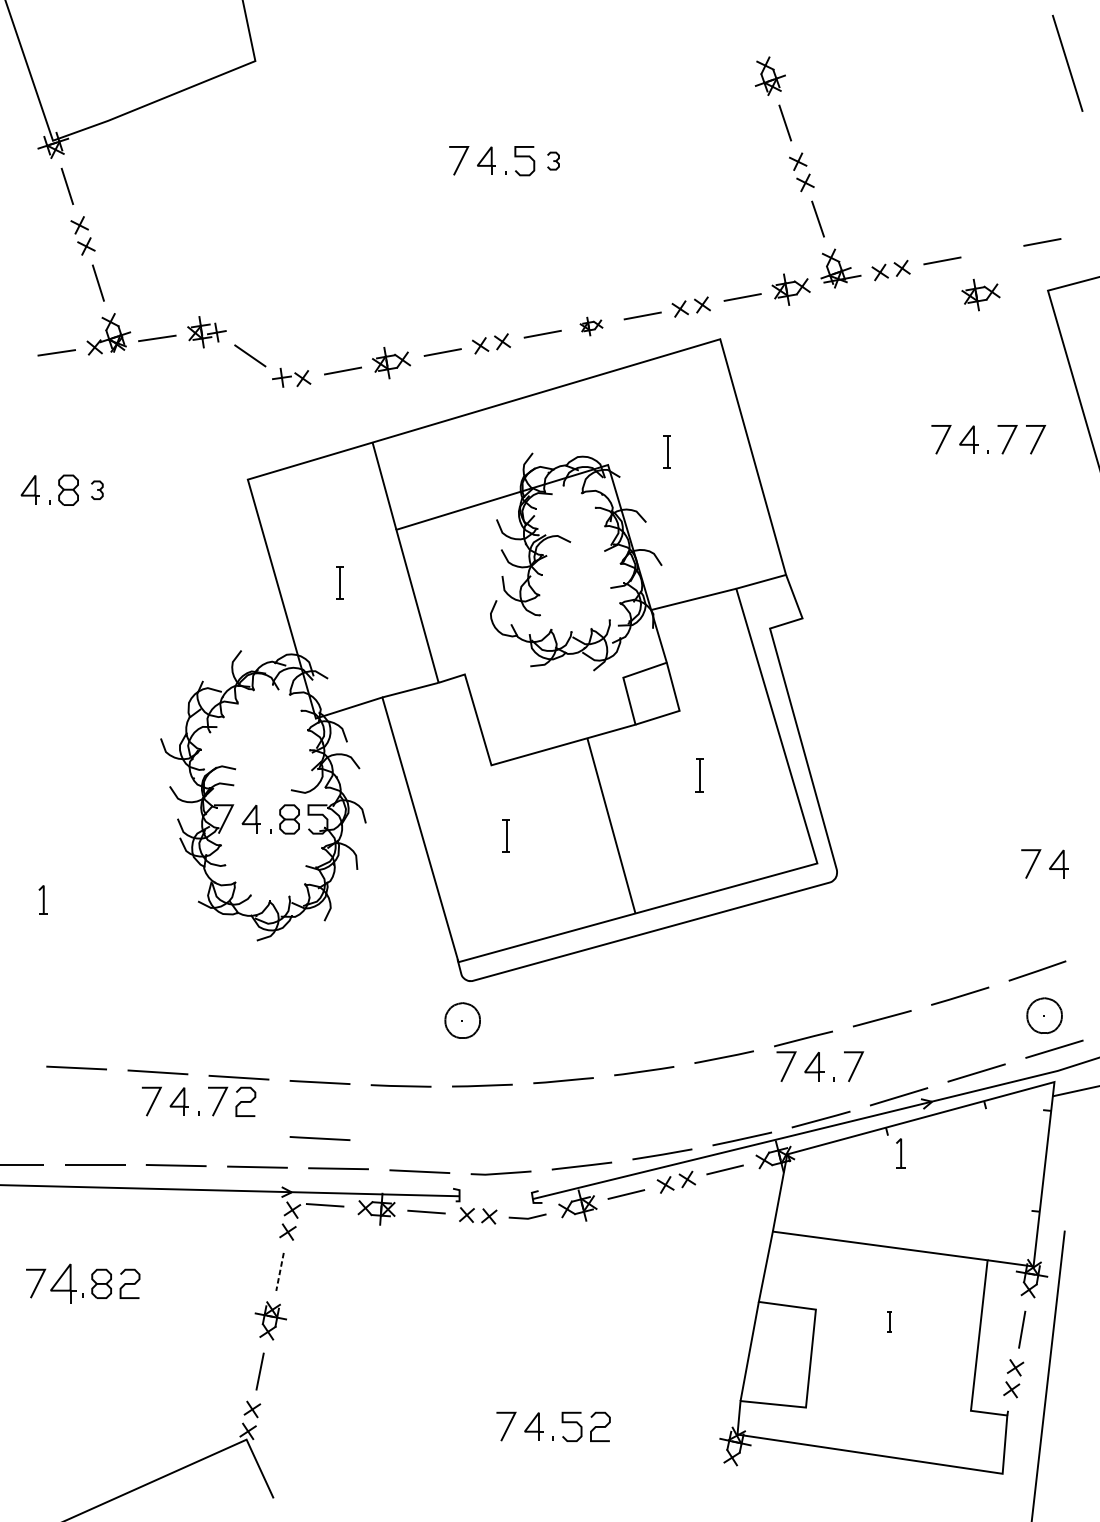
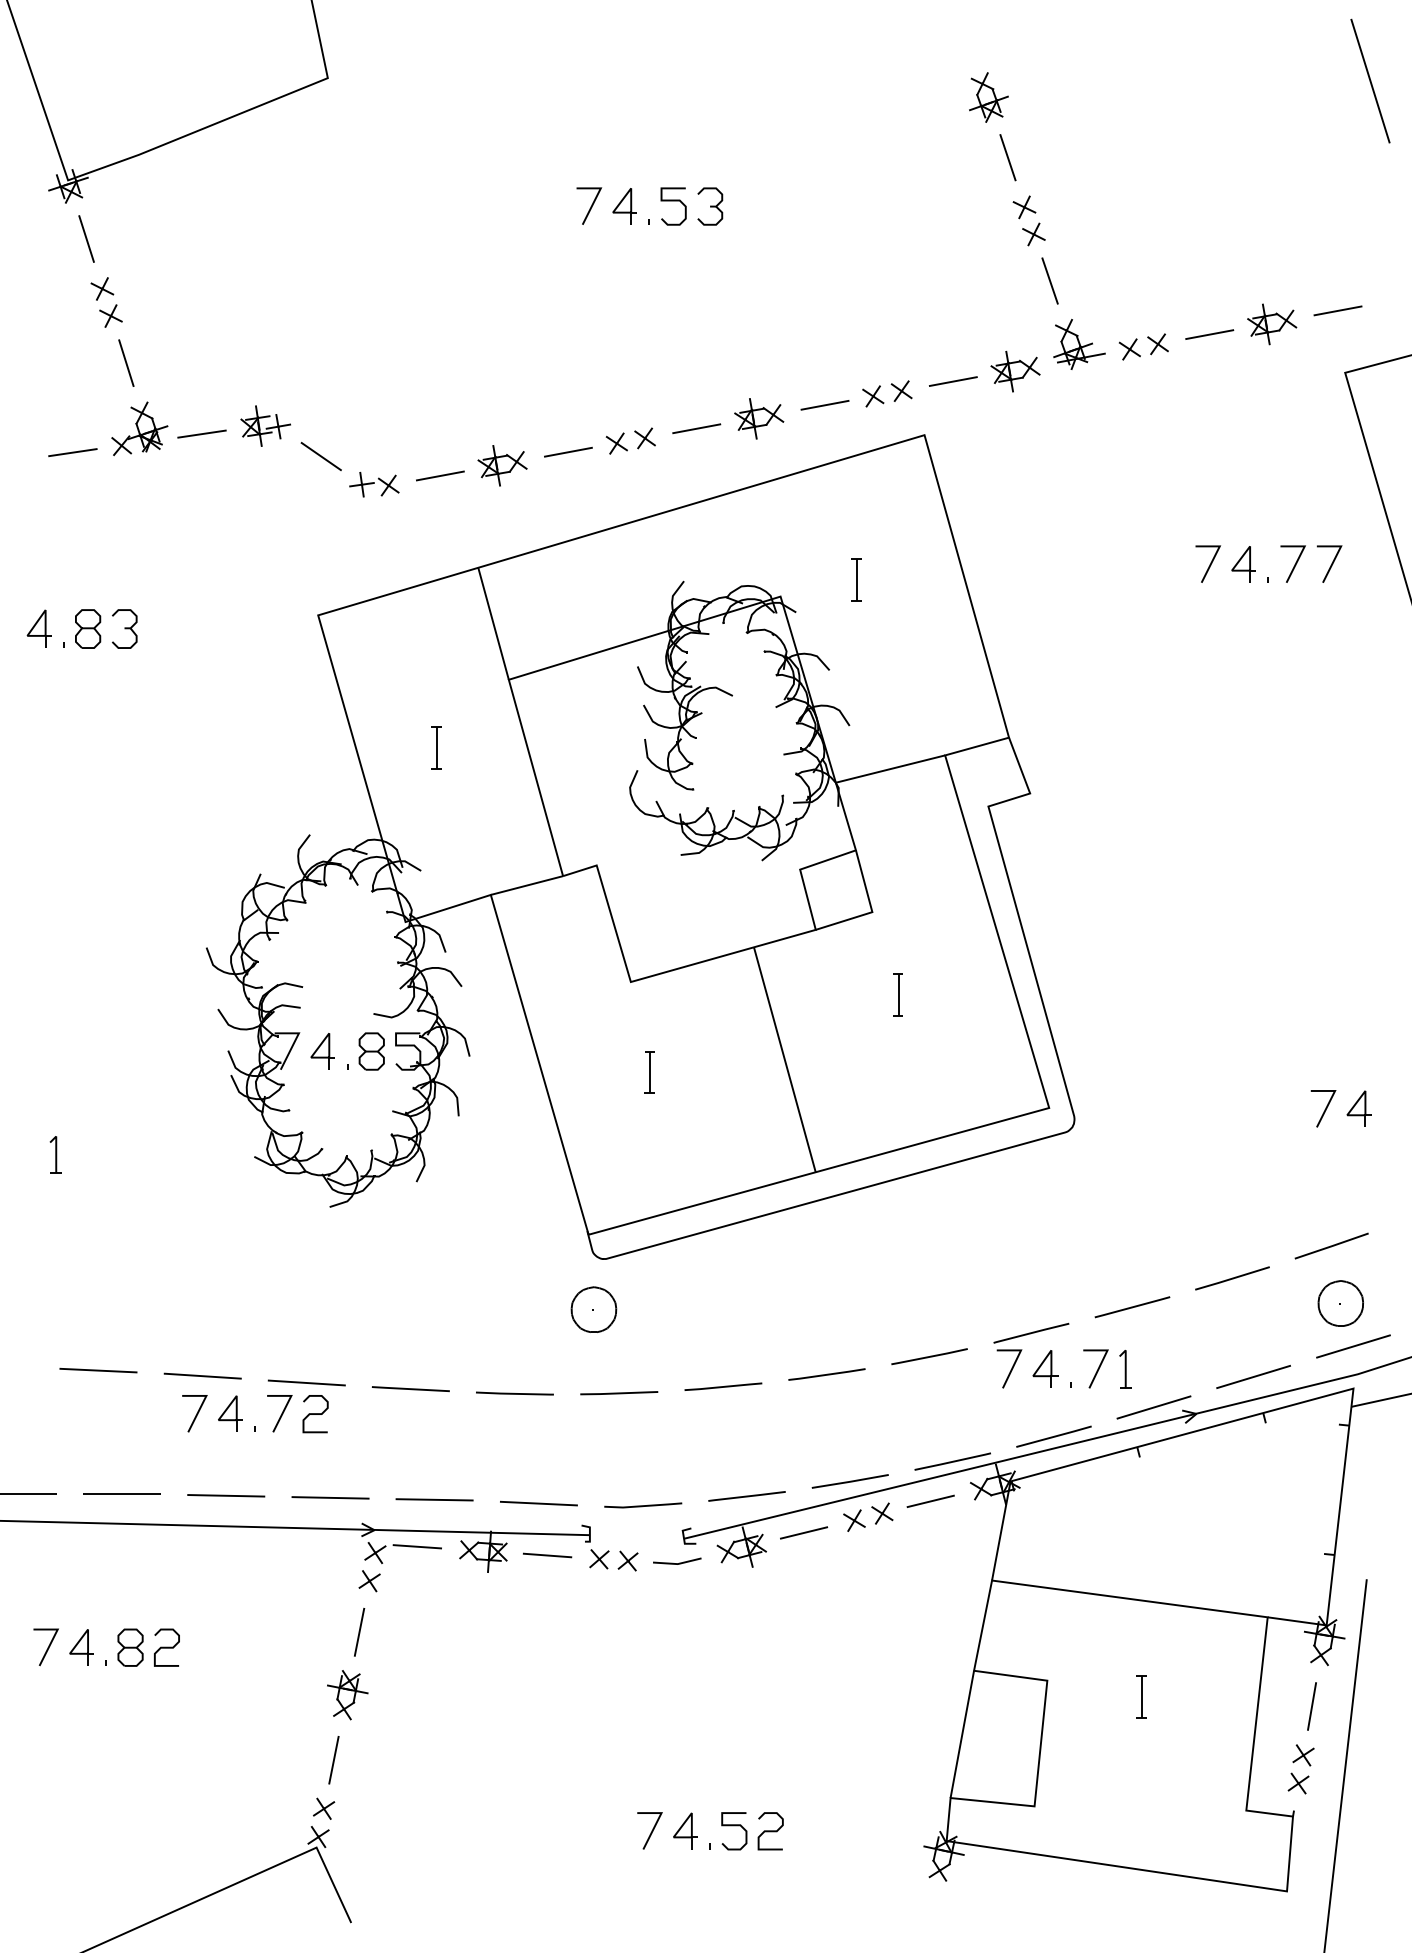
part: (553, 161) -> (710, 206), size x1.67
part: (981, 295) -> (1272, 324), moved
part: (591, 326) -> (759, 418), size x1.67
part: (96, 489) -> (124, 628), size x1.67
line: (319, 1138) -> (410, 1461), removed
part: (900, 1153) -> (1125, 1369), moved
line: (280, 1272) -> (359, 1632), dashed -> solid
part: (63, 1283) -> (81, 1647), size x0.71
part: (889, 1321) -> (1141, 1696), size x1.67

